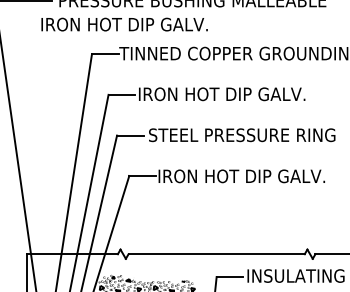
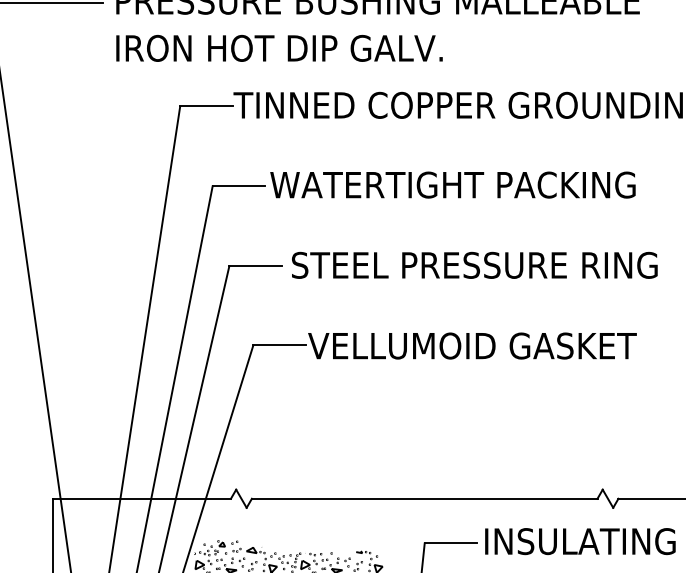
text: (124, 24) -> (279, 48), moved
text: (231, 94) -> (453, 185), IRON HOT DIP GALV. -> WATERTIGHT PACKING
text: (241, 176) -> (473, 346), IRON HOT DIP GALV. -> VELLUMOID GASKET

